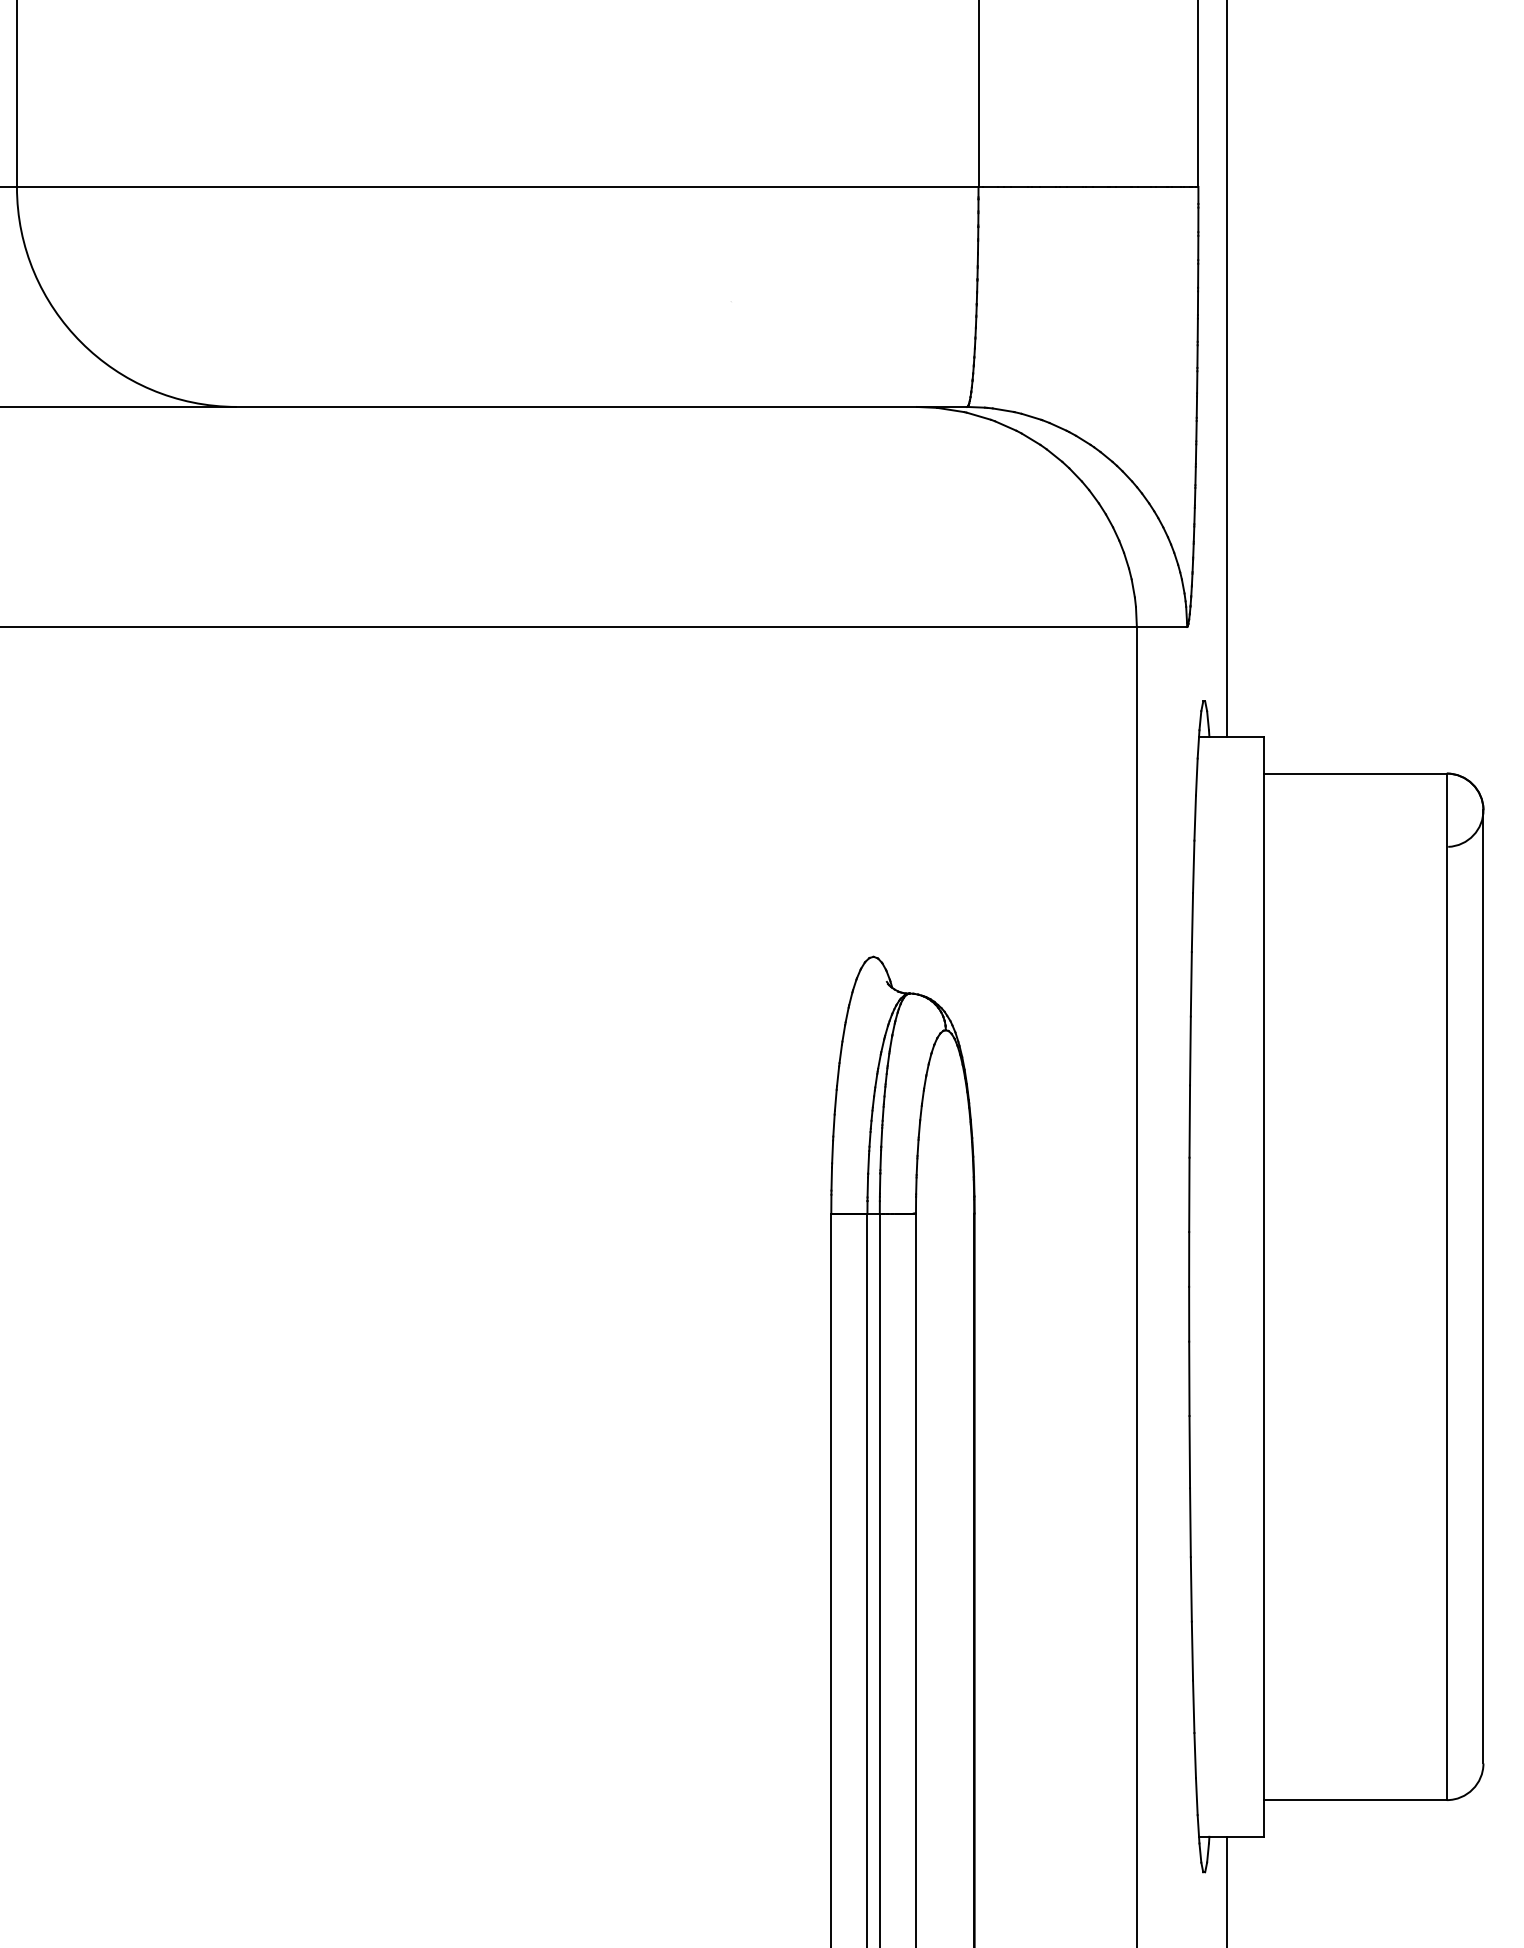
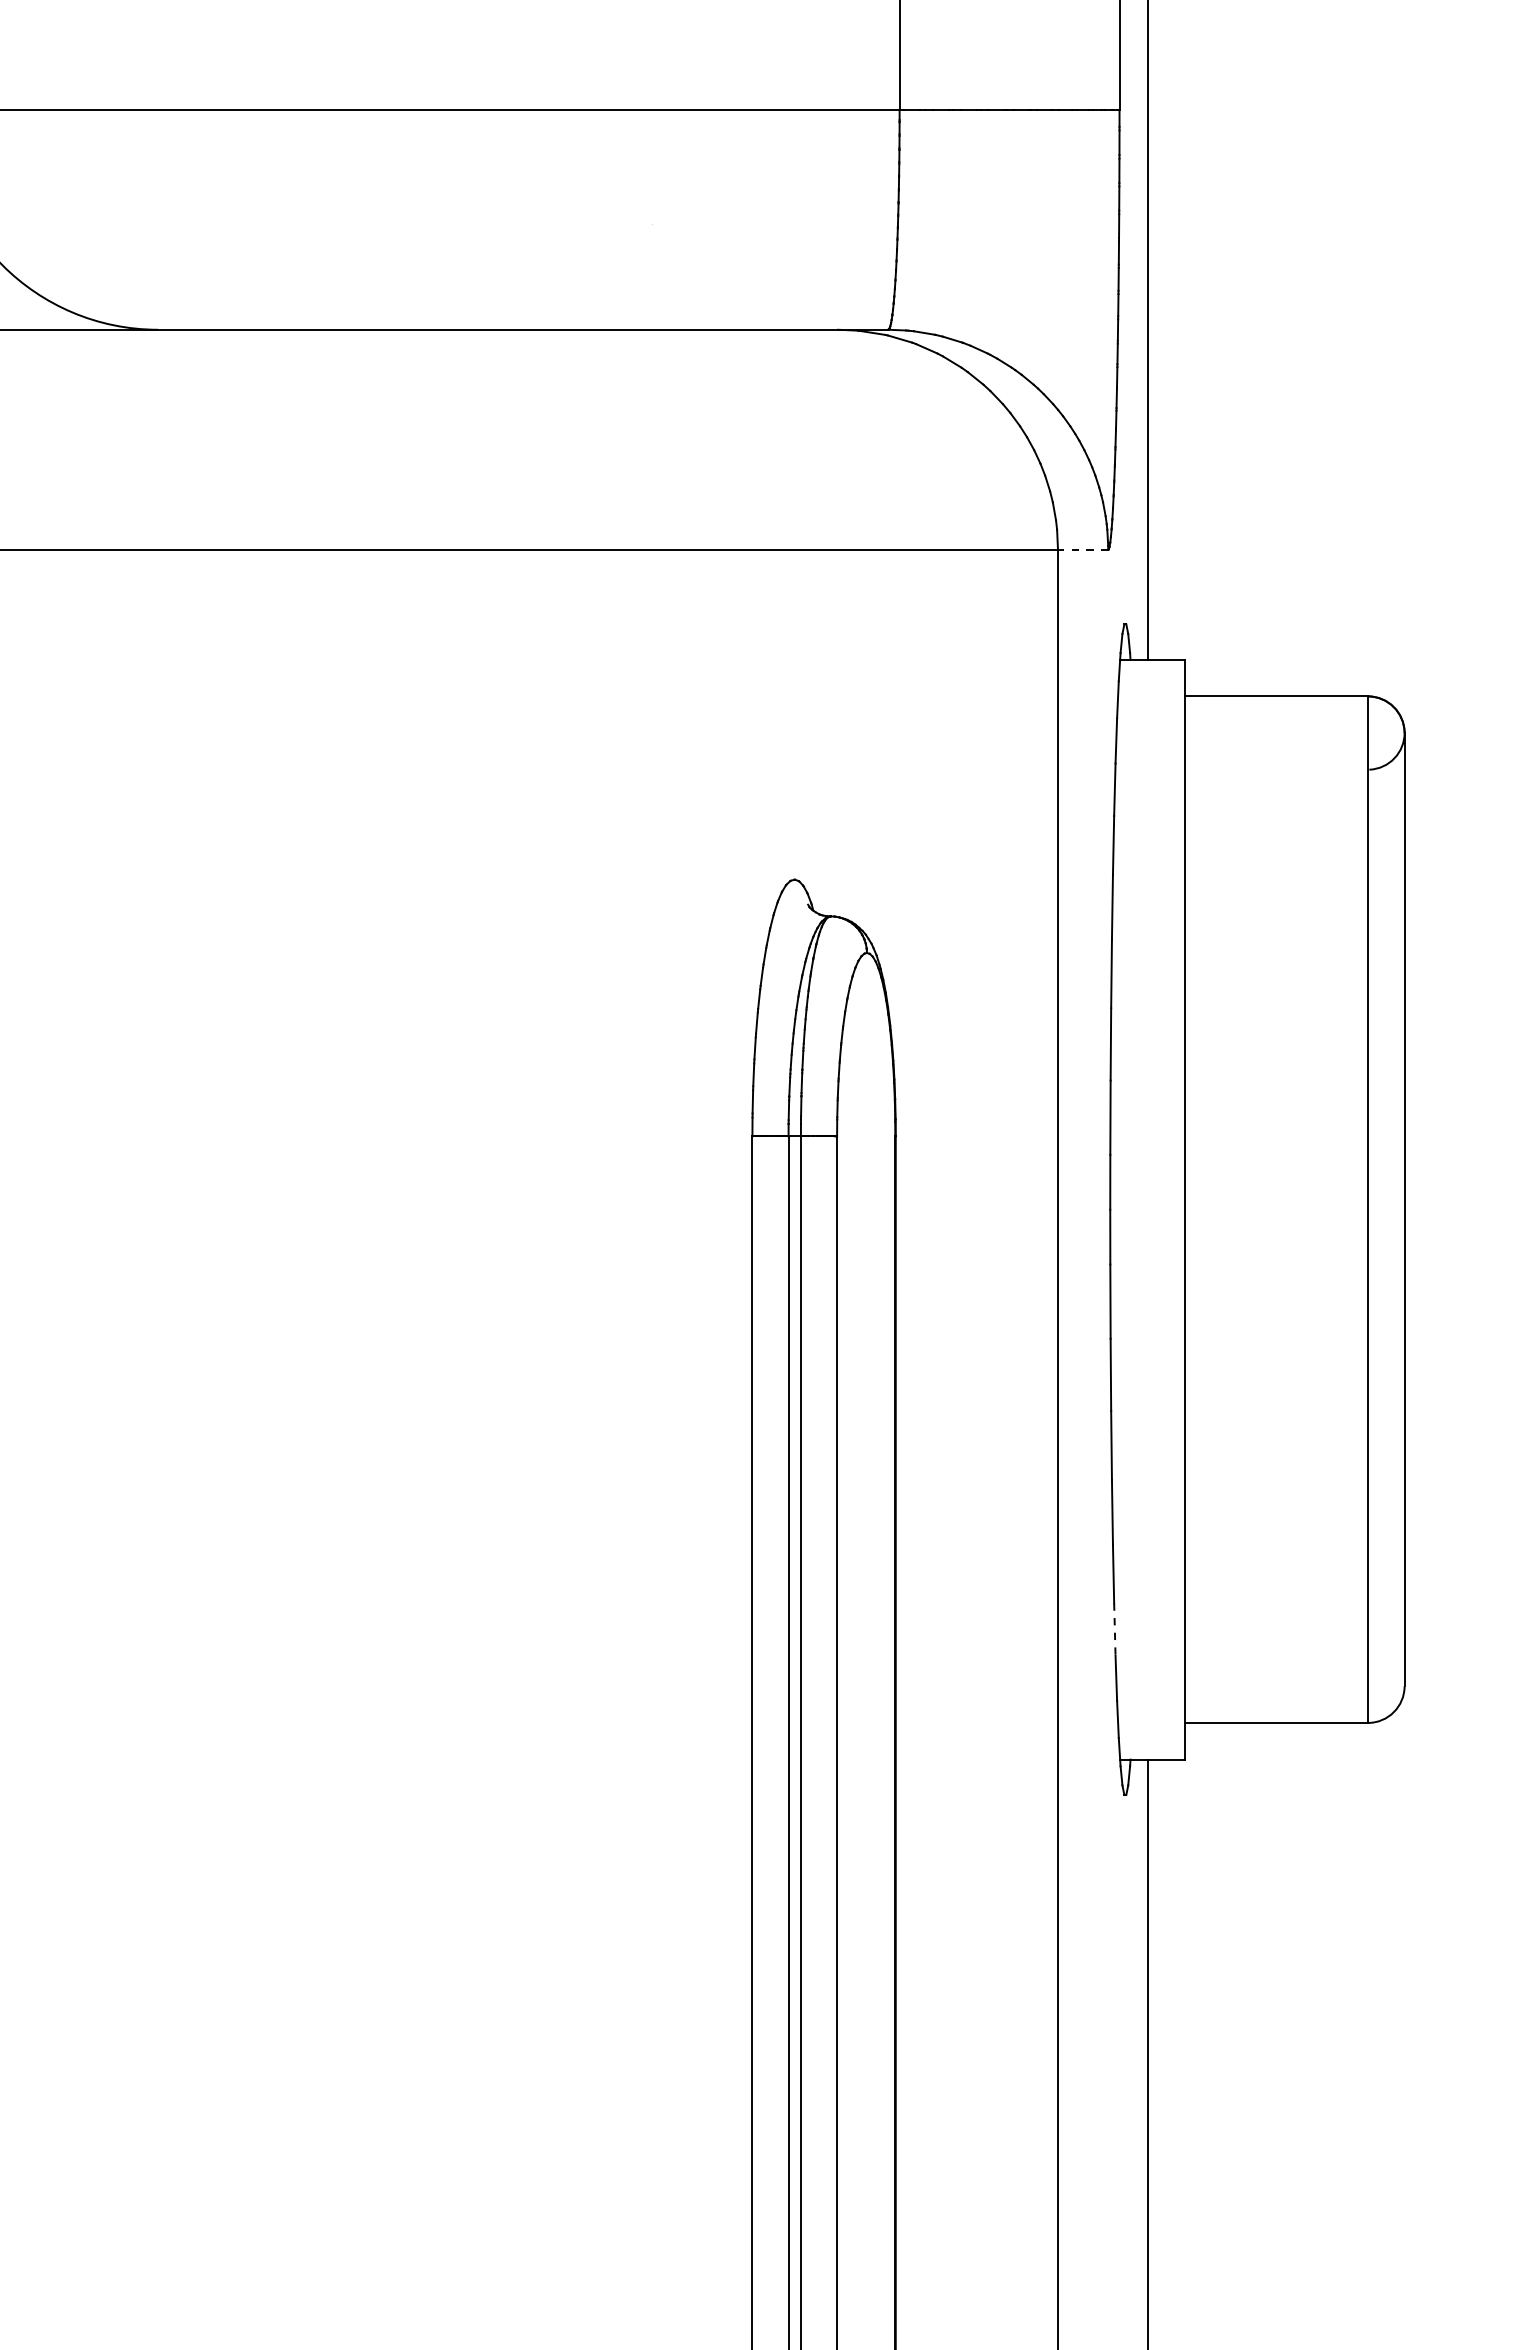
line: (1161, 626) -> (1082, 549), solid -> dashed
line: (1193, 1707) -> (1114, 1630), solid -> dashed

